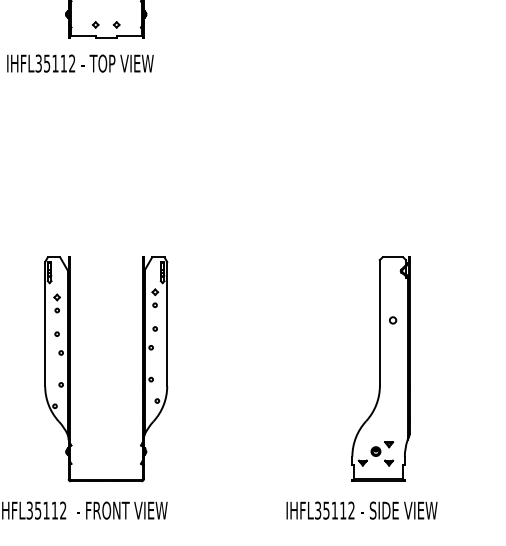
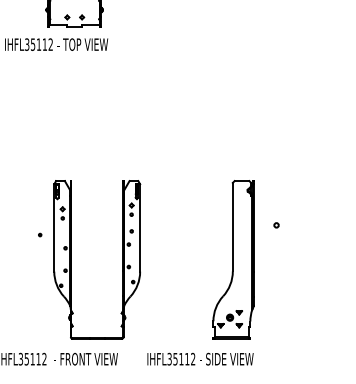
part: (380, 368) -> (233, 259), moved
part: (70, 369) -> (72, 259), moved
text: (361, 510) -> (200, 359), moved

